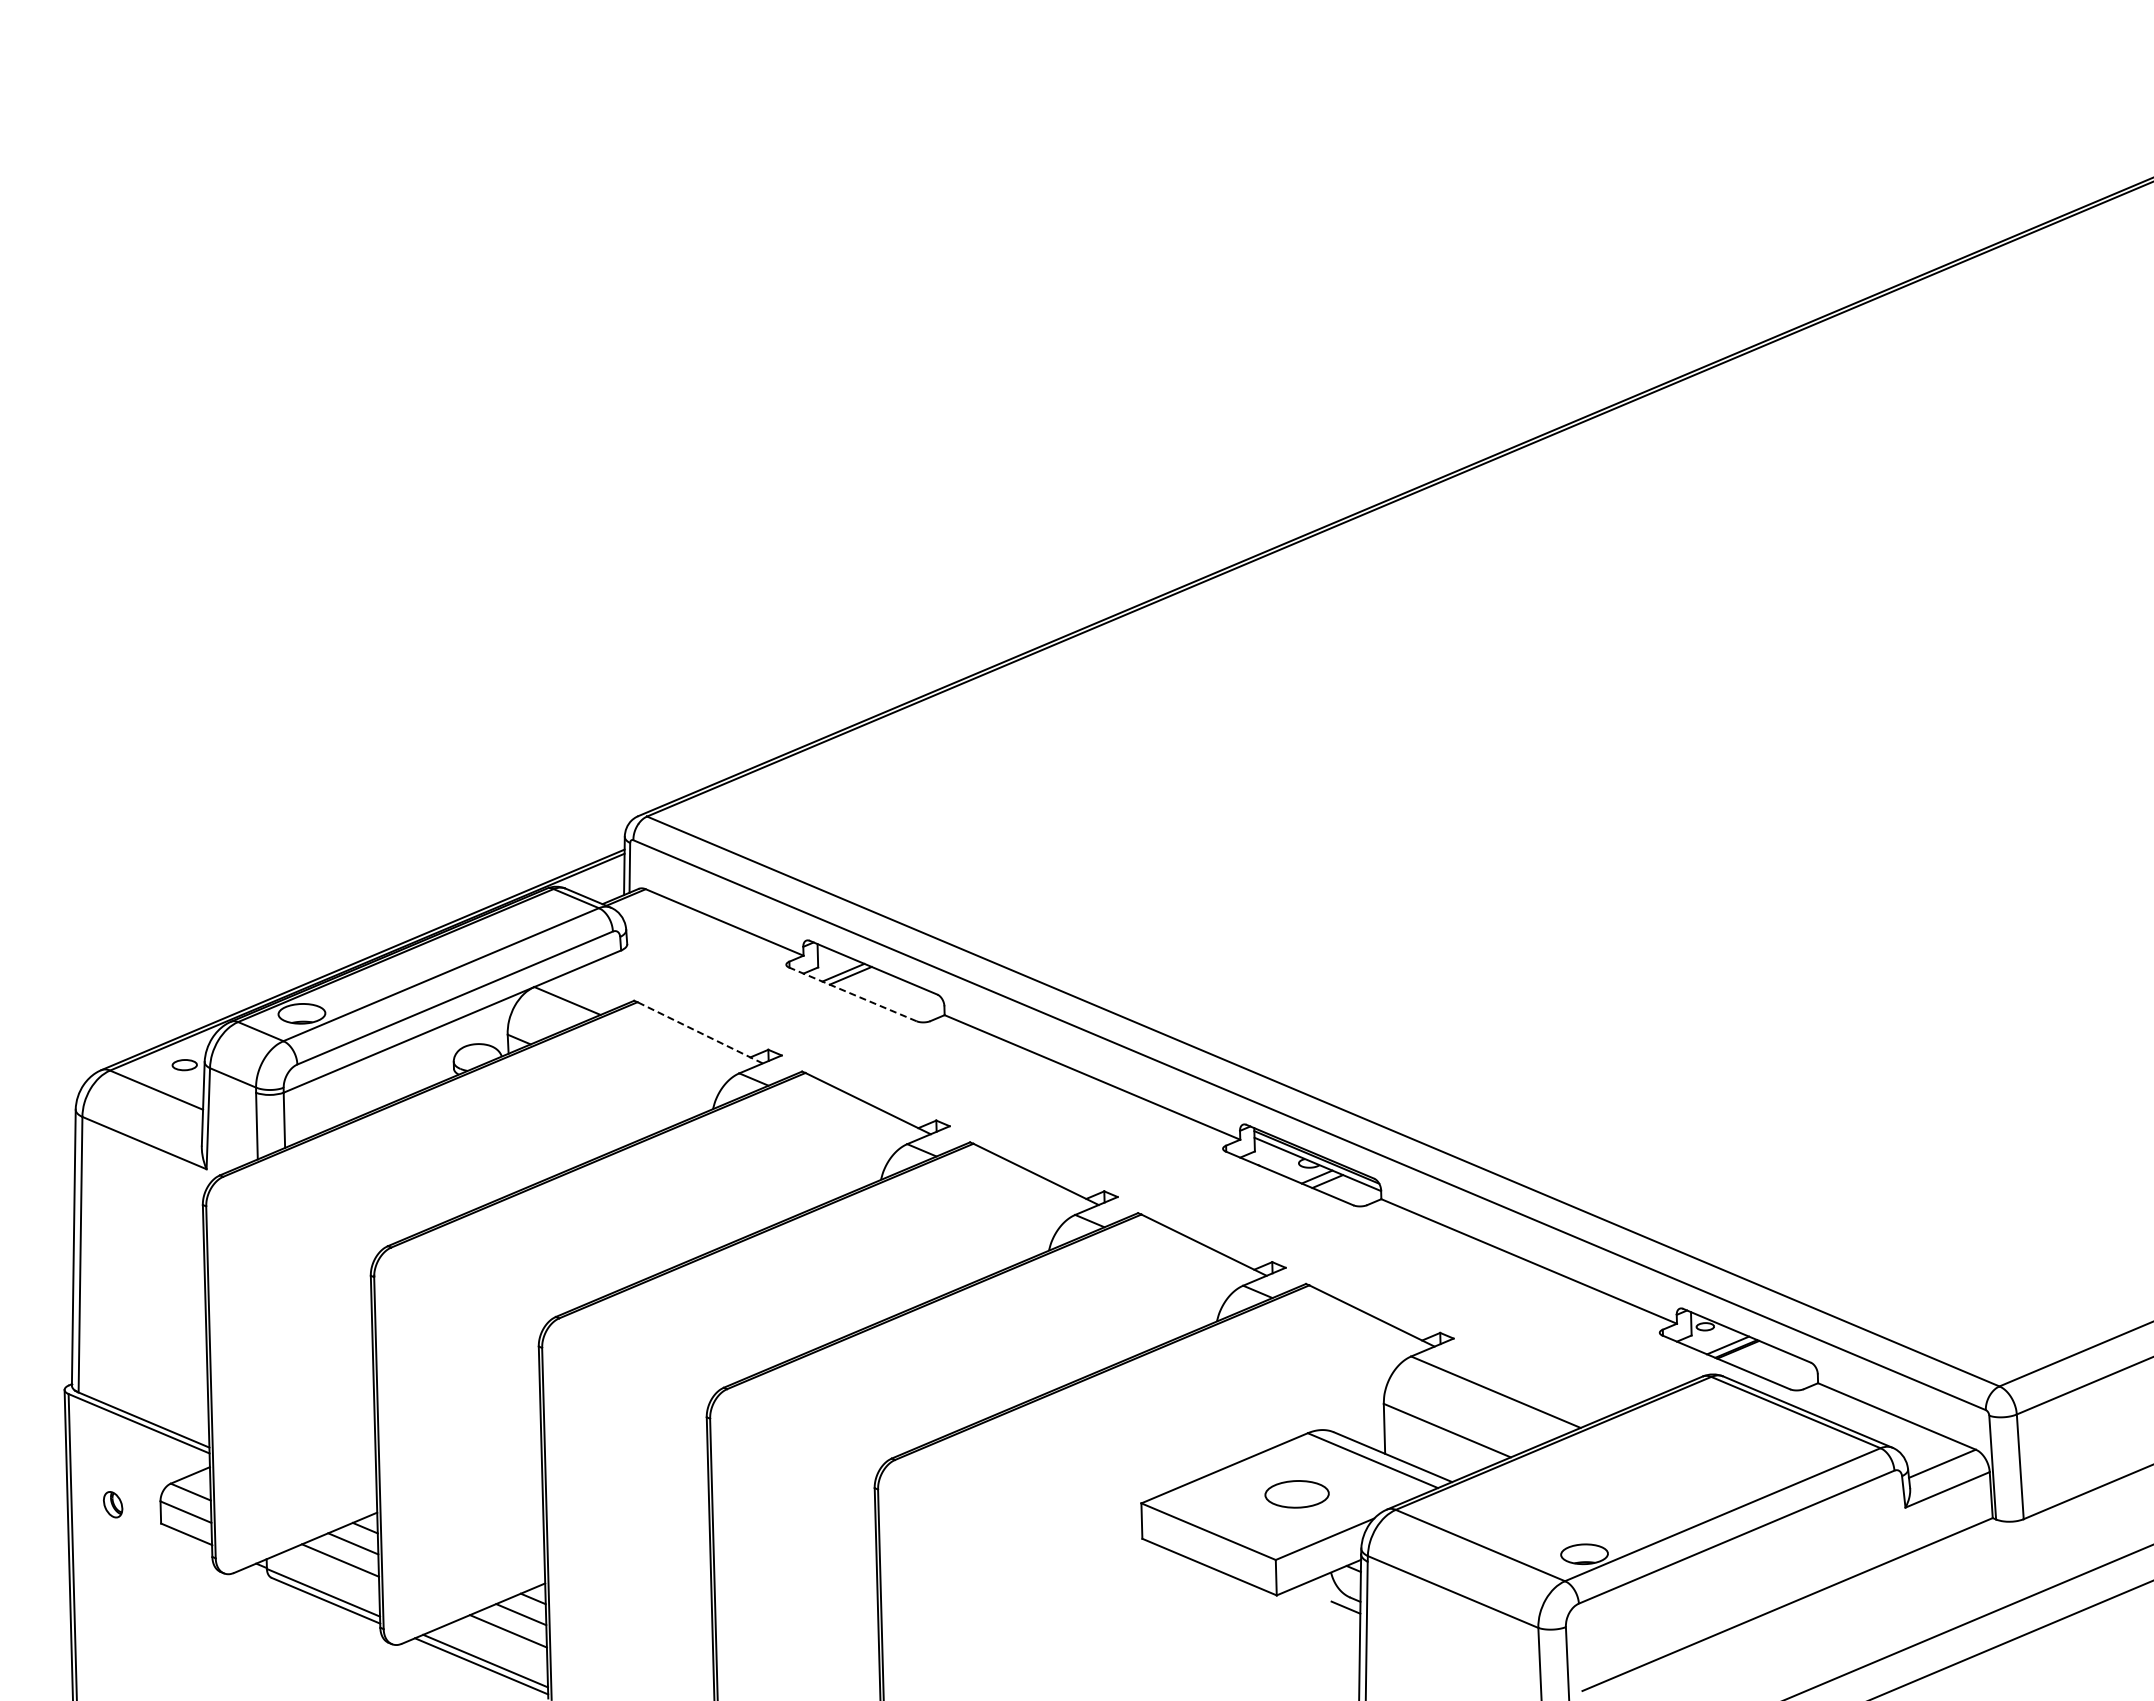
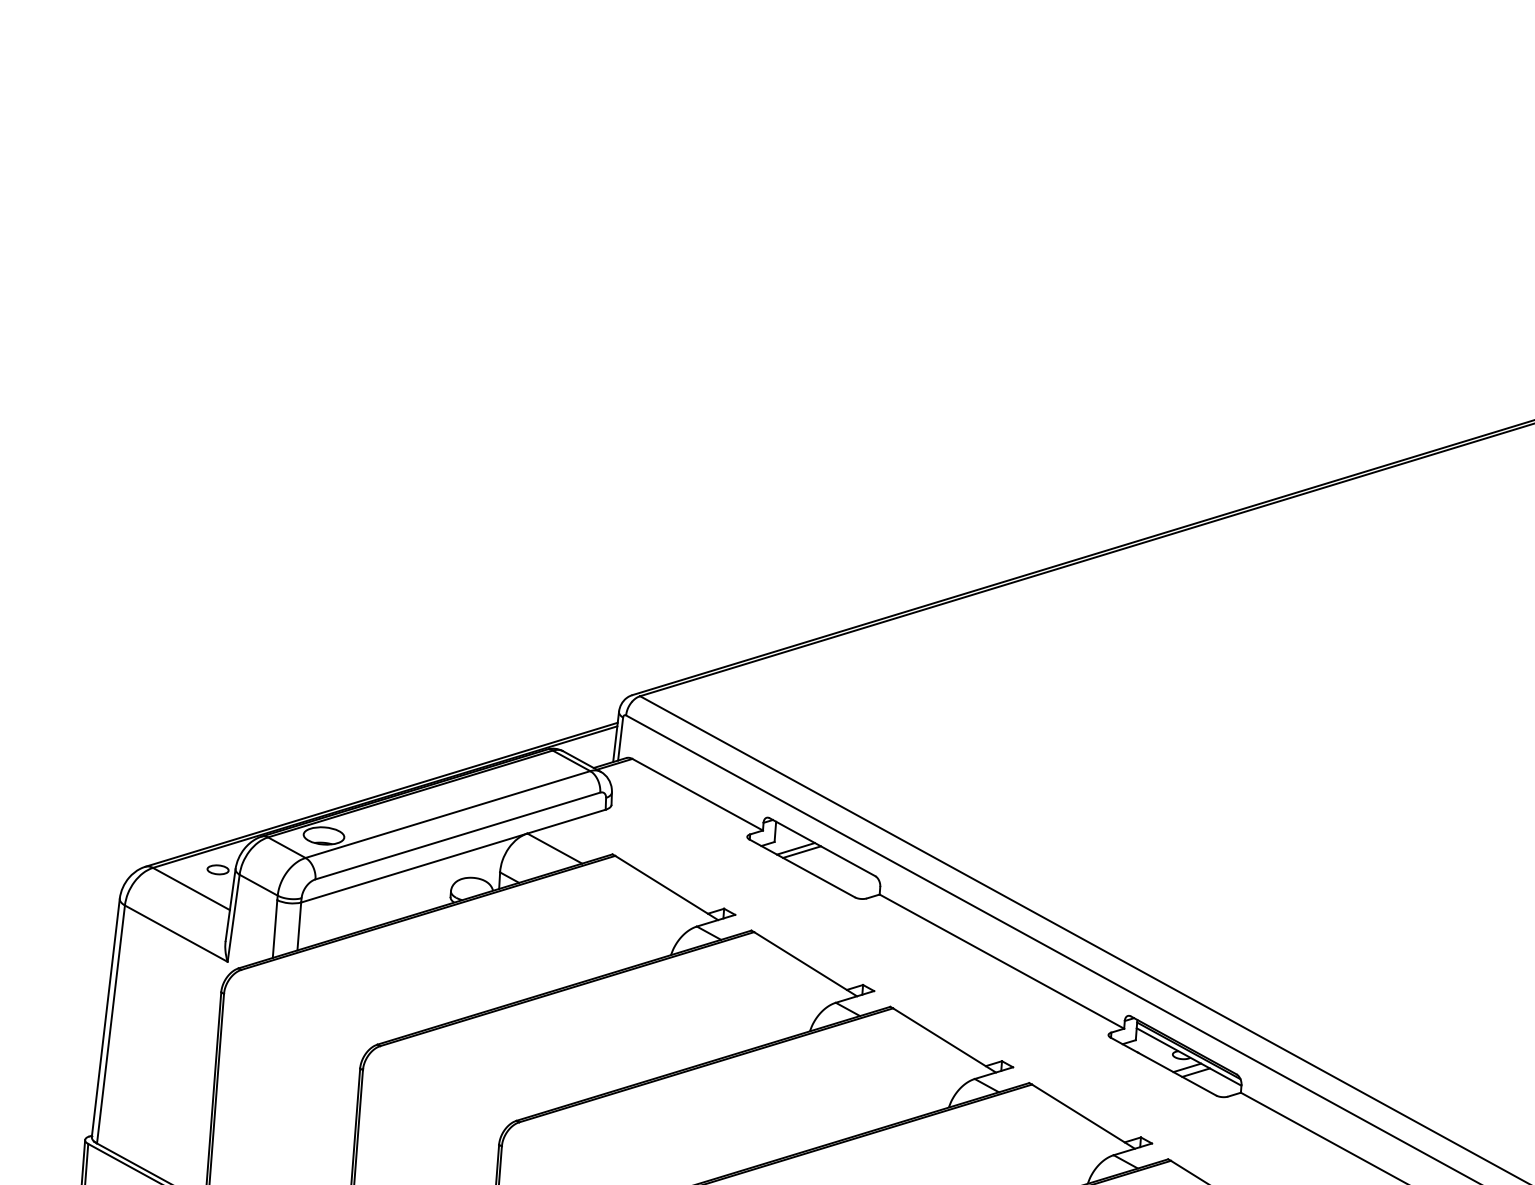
line: (852, 994) -> (801, 868), dashed -> solid
line: (700, 1032) -> (667, 887), dashed -> solid

